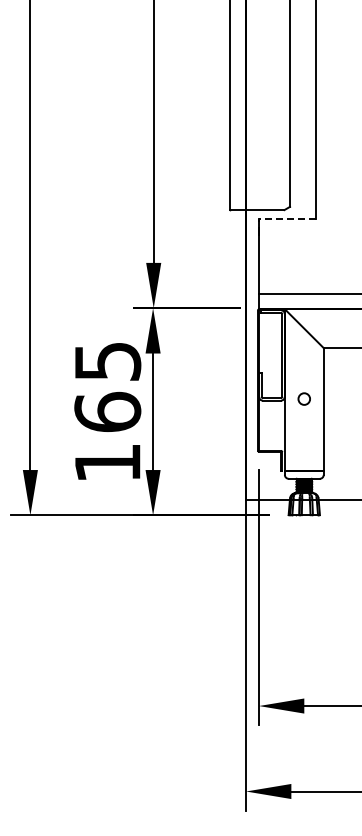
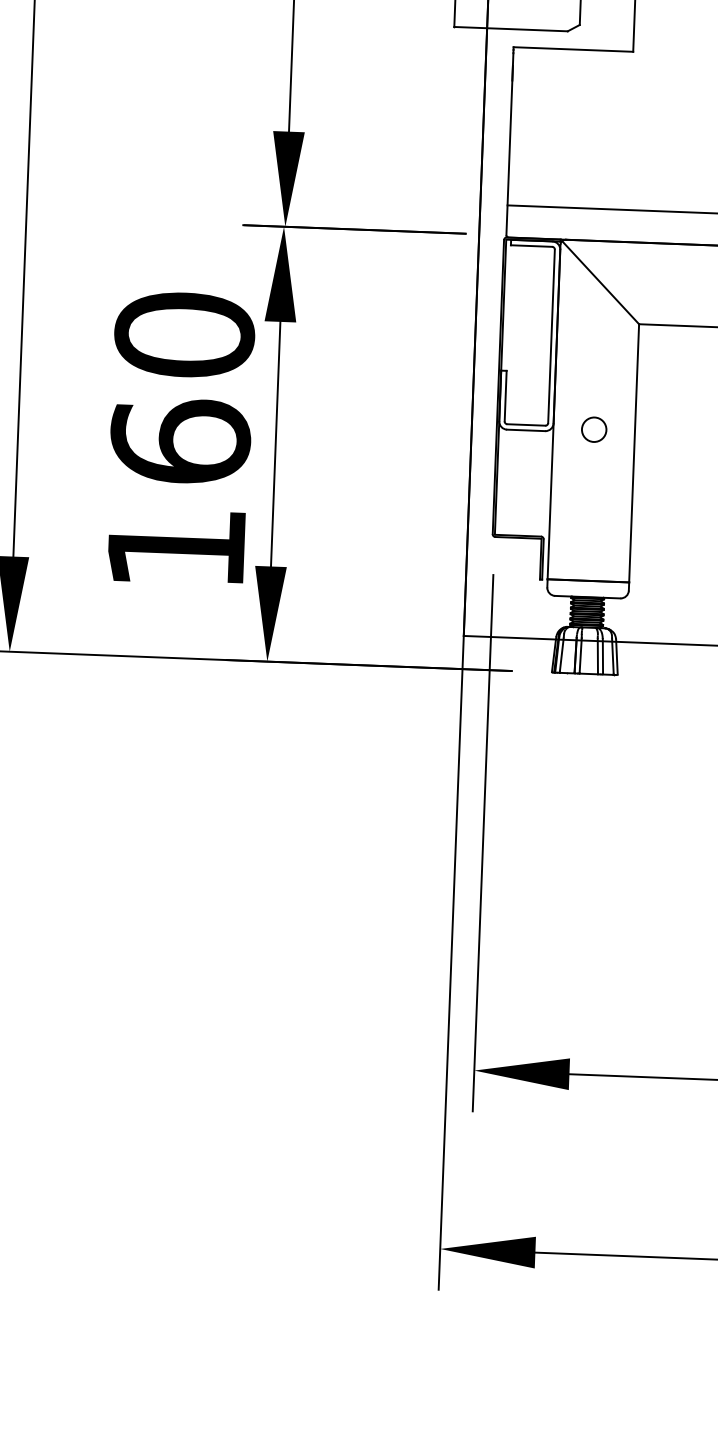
line: (286, 218) -> (571, 49), dashed -> solid
text: (107, 361) -> (184, 334), 165 -> 160

